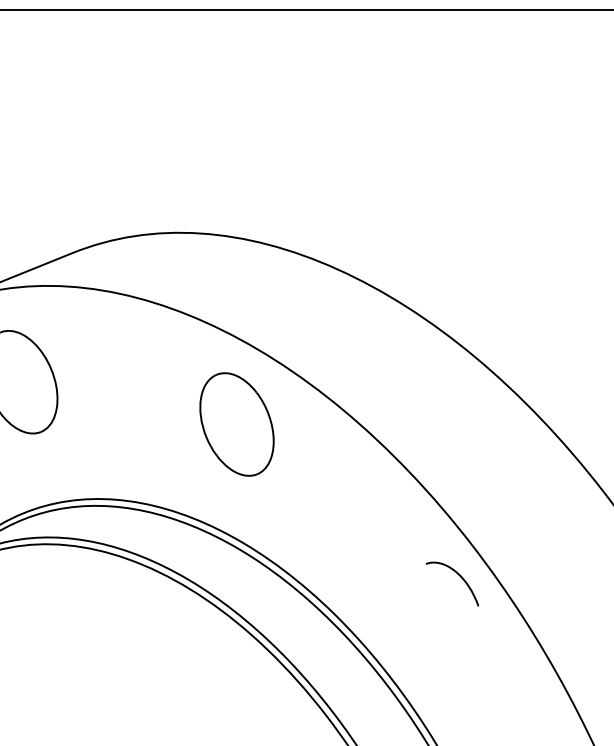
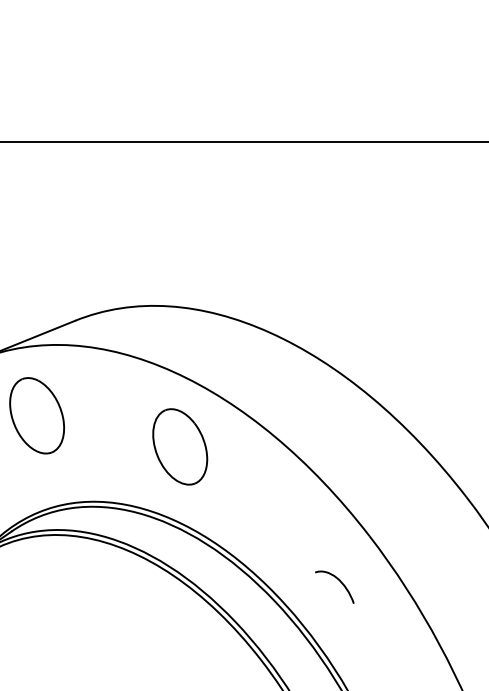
part: (237, 423) -> (180, 446), moved
curve: (458, 576) -> (339, 581), moved

